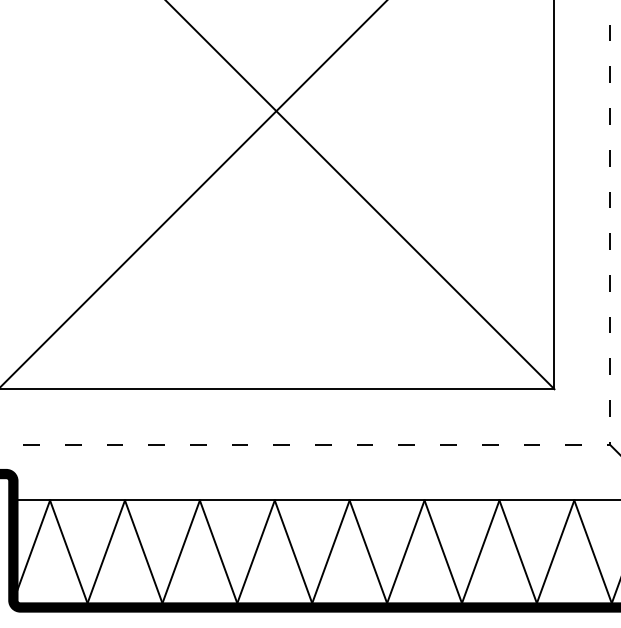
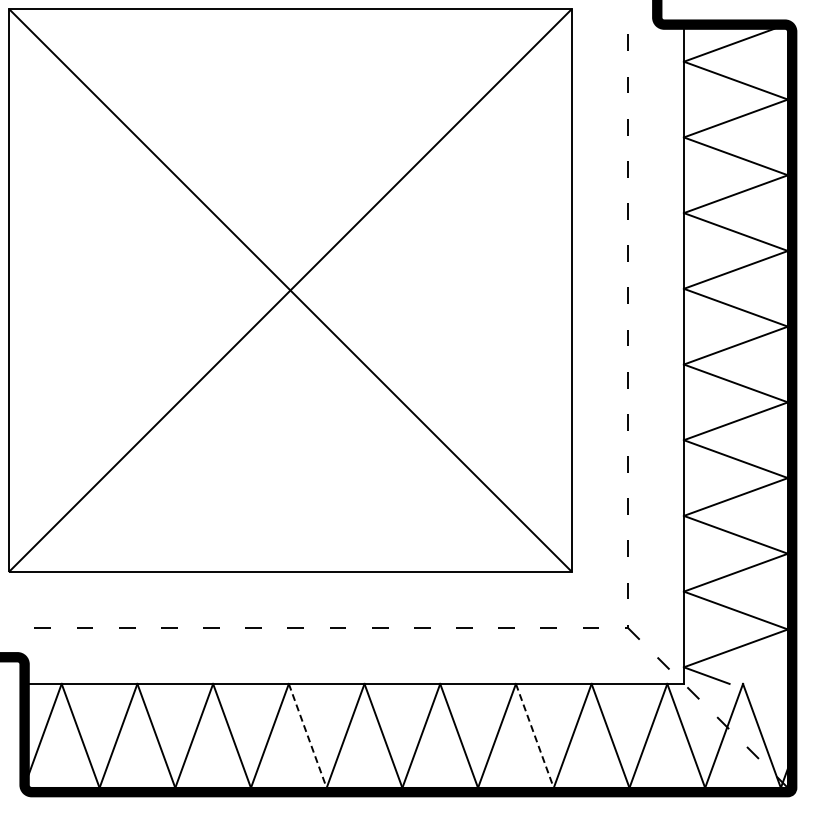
line: (293, 552) -> (307, 736), solid -> dashed
line: (518, 552) -> (535, 736), solid -> dashed

